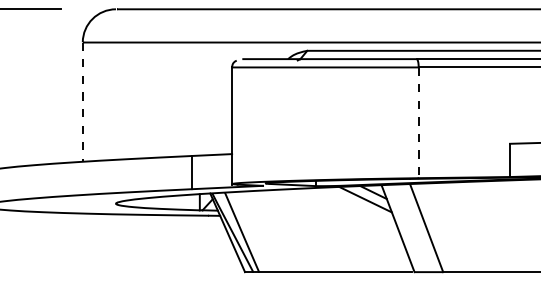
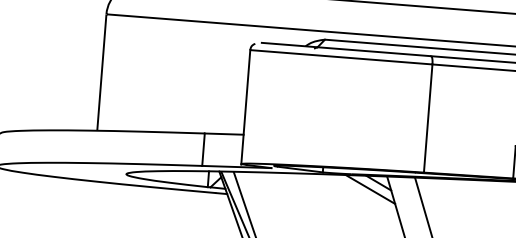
line: (82, 102) -> (101, 72), dashed -> solid
line: (418, 123) -> (427, 119), dashed -> solid

